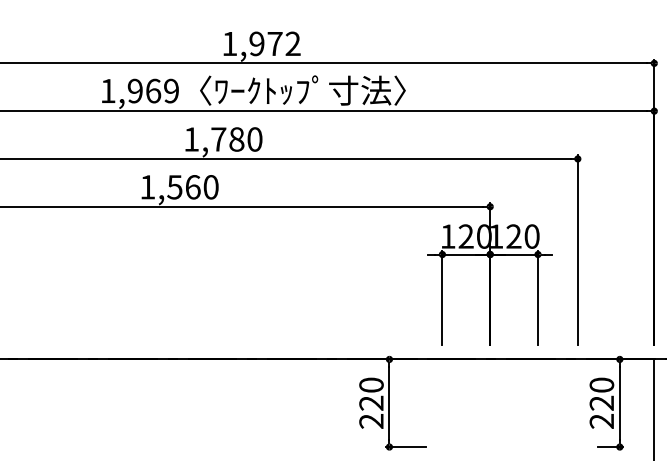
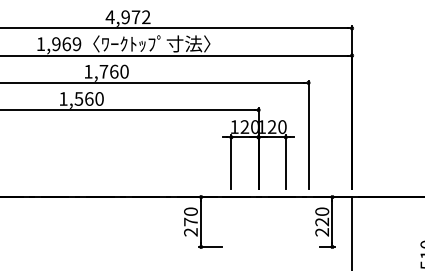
text: (228, 44) -> (109, 17), 1,972 -> 4,972
text: (237, 139) -> (114, 71), 1,780 -> 1,760
text: (370, 402) -> (190, 221), 220 -> 270

